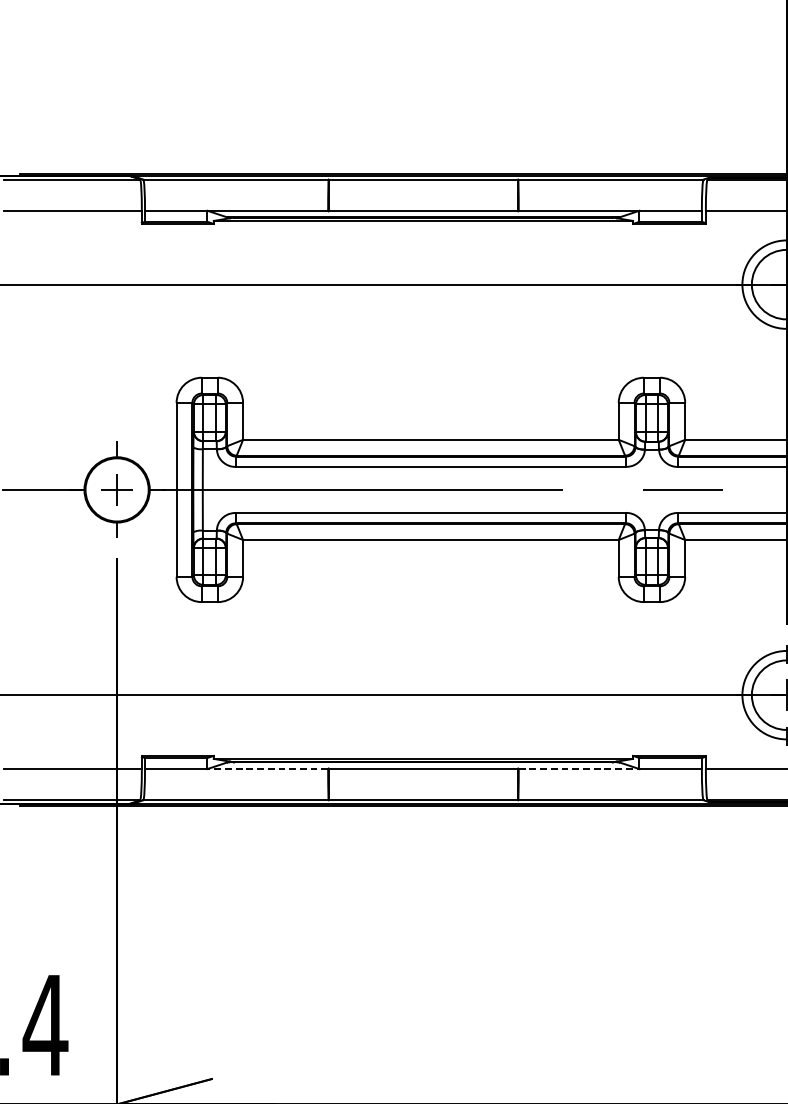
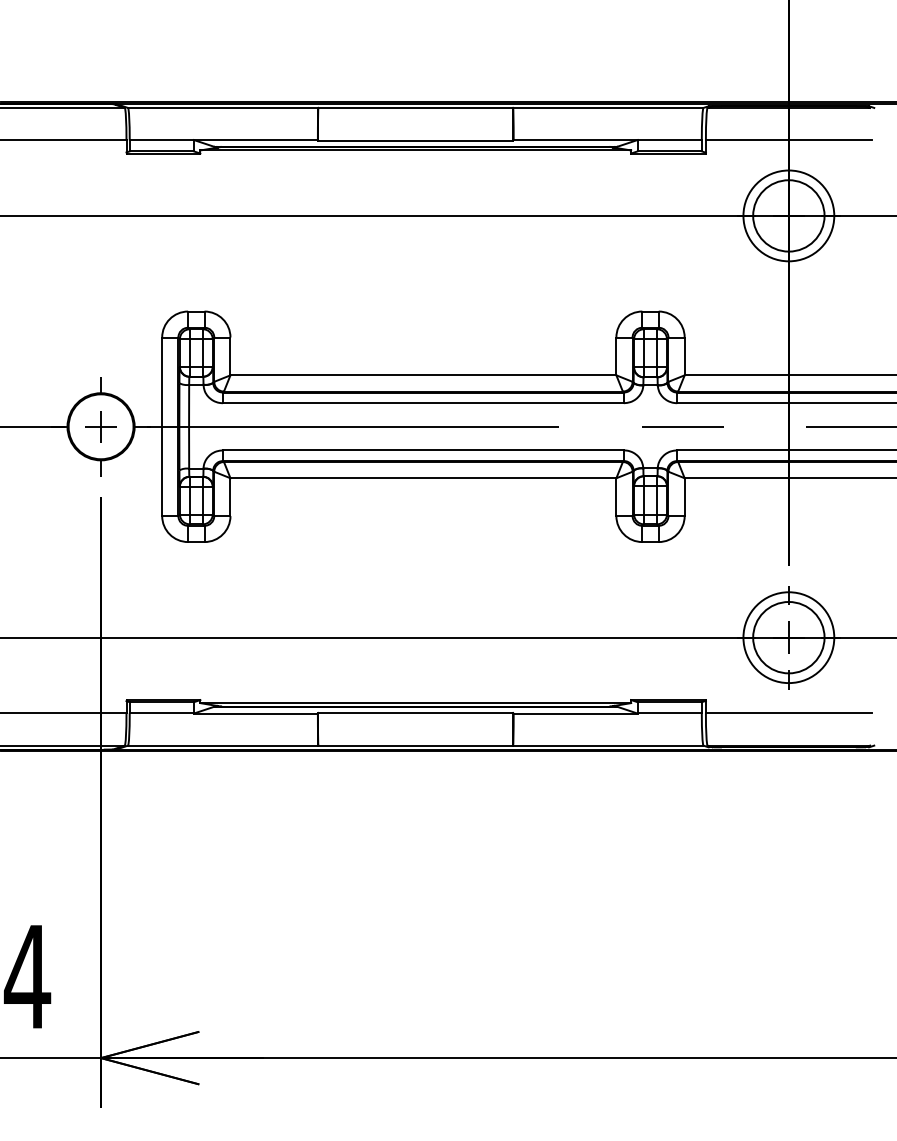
line: (267, 769) -> (255, 713), dashed -> solid
line: (578, 769) -> (575, 713), dashed -> solid

